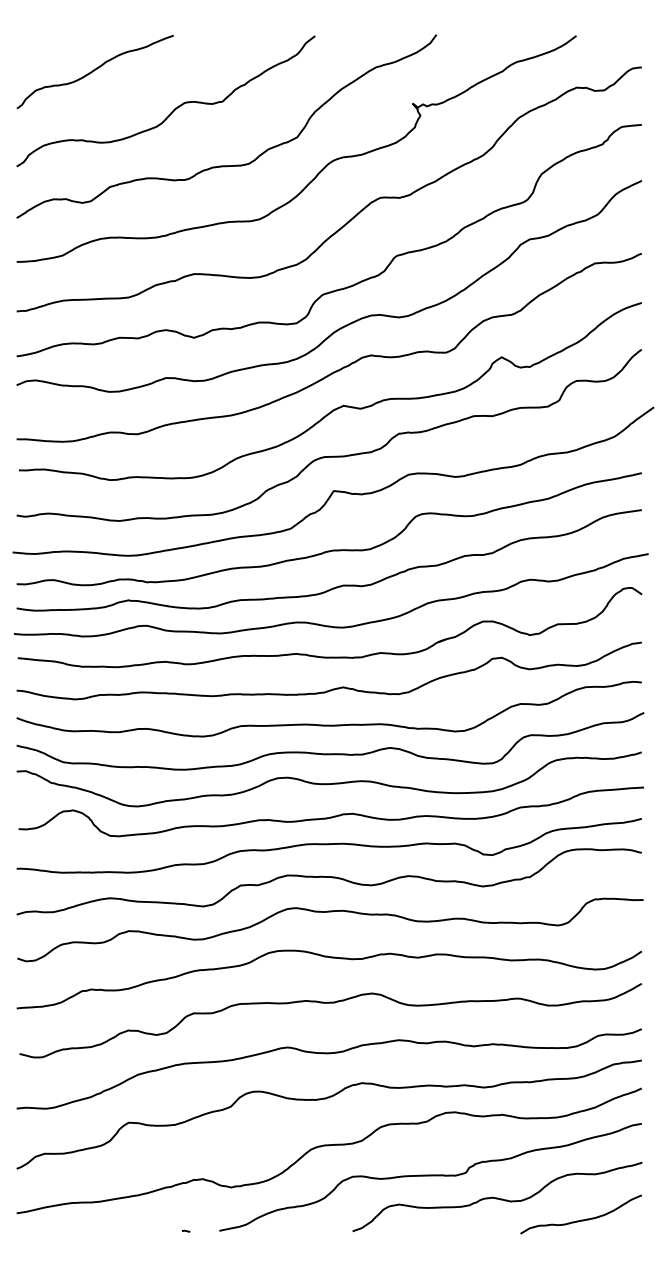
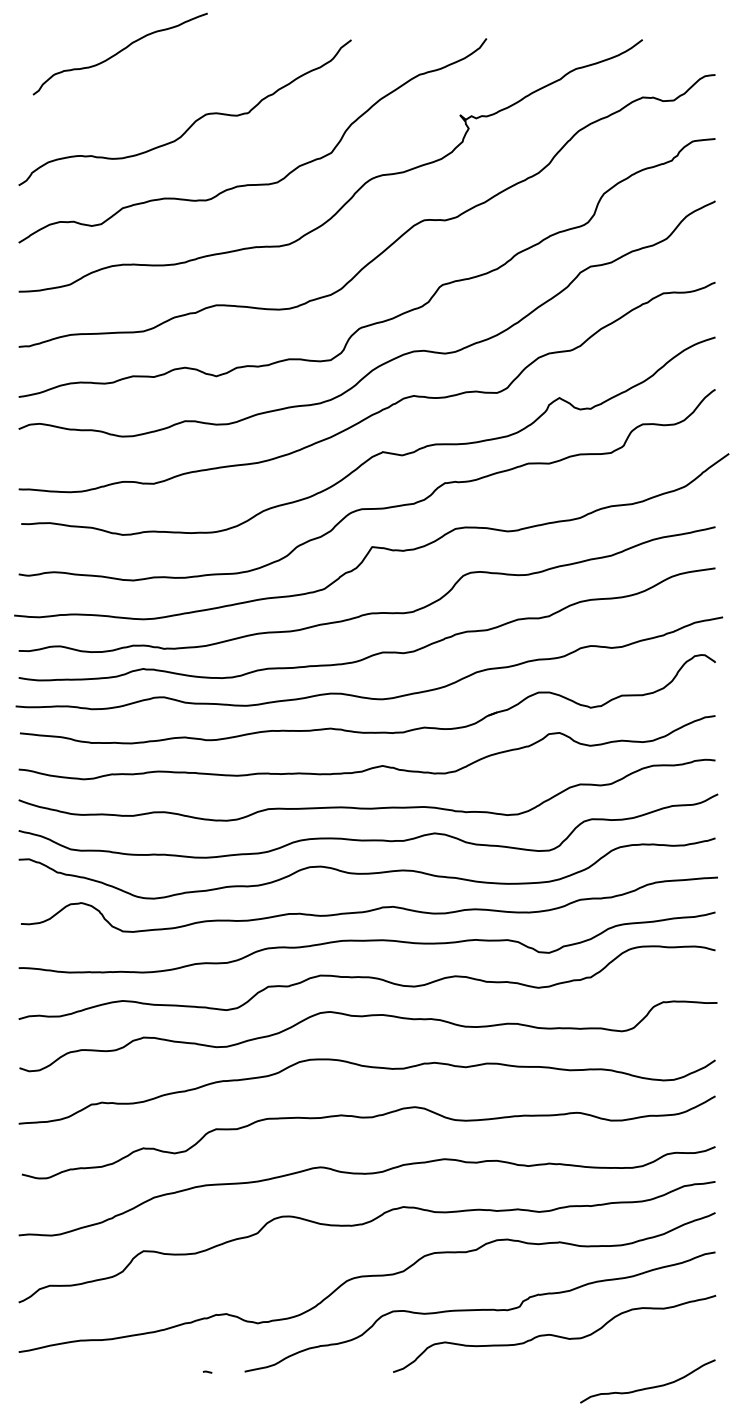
curve: (94, 71) -> (119, 53), moved
curve: (580, 1219) -> (647, 1387), moved

